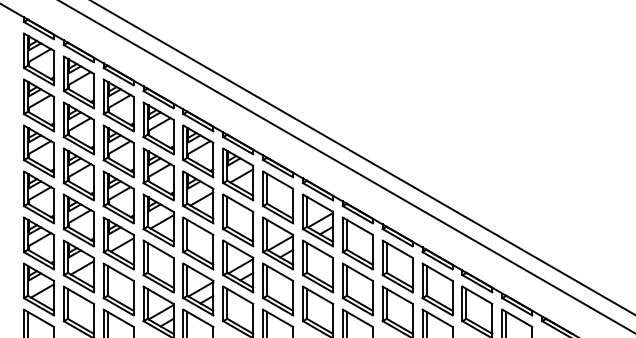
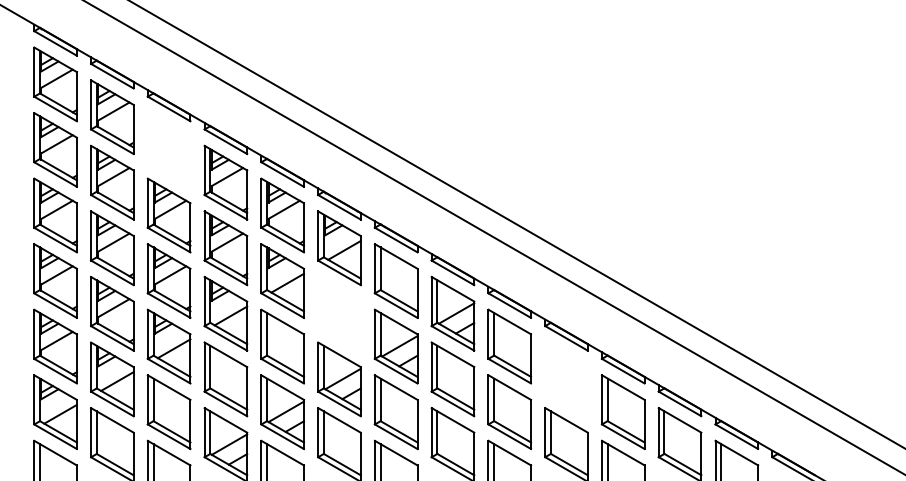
part: (118, 105) -> (168, 150), removed
part: (238, 220) -> (339, 313), removed
part: (397, 266) -> (566, 379), removed

